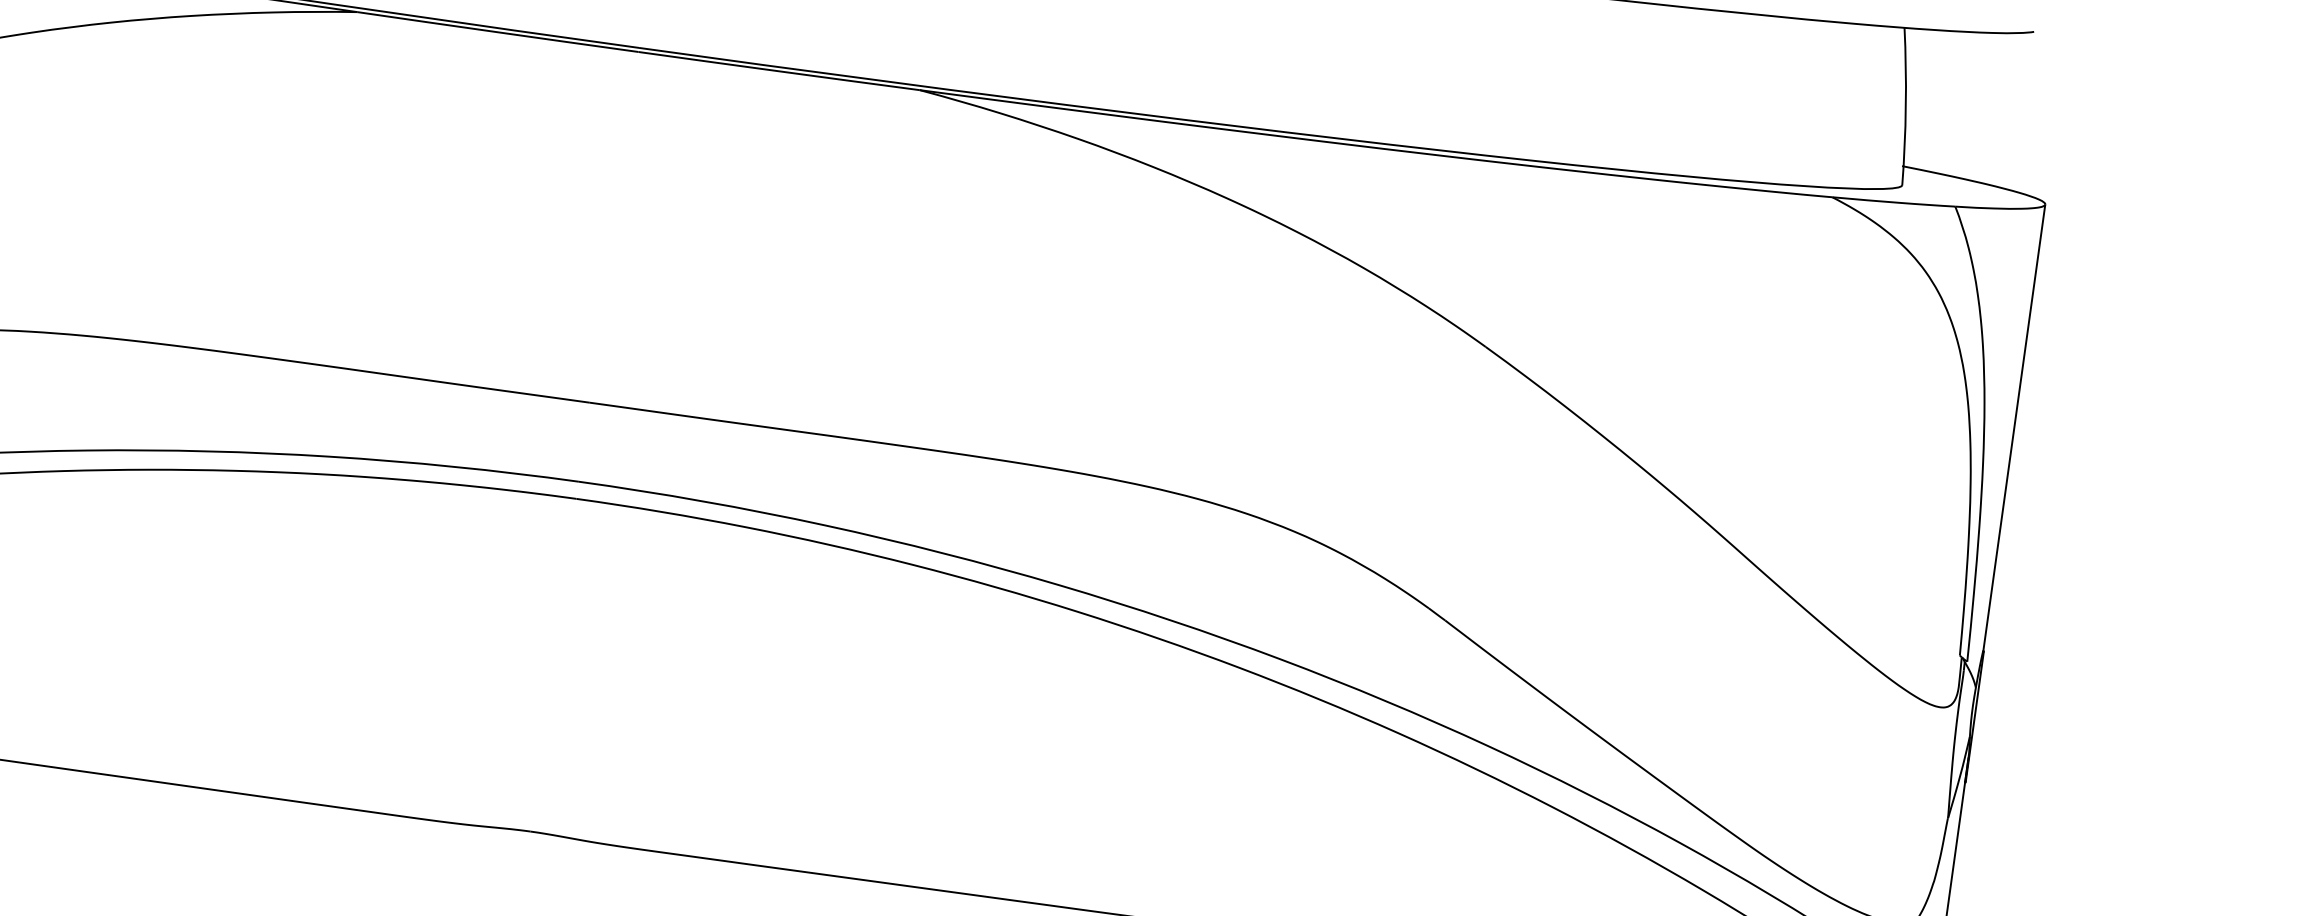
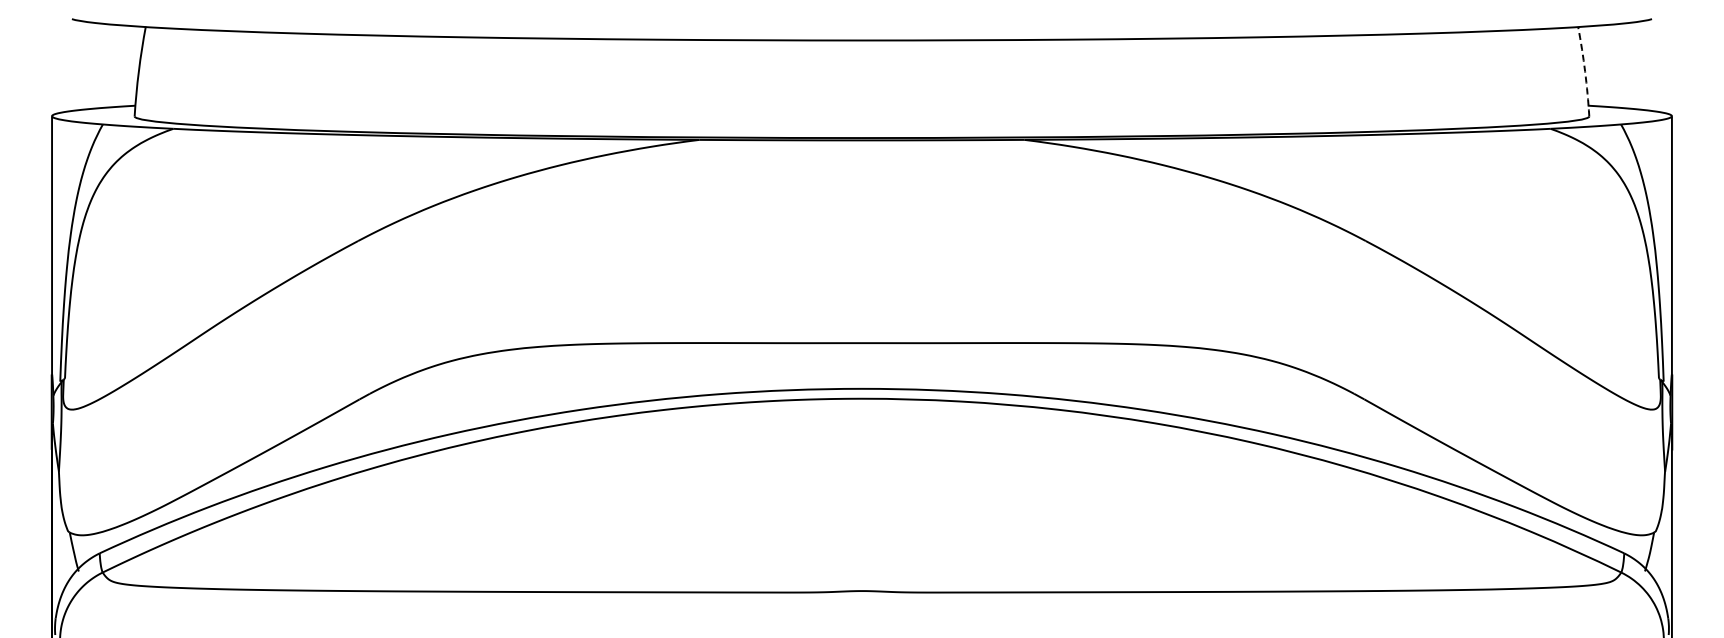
arc: (1906, 106) -> (1585, 71), solid -> dashed

